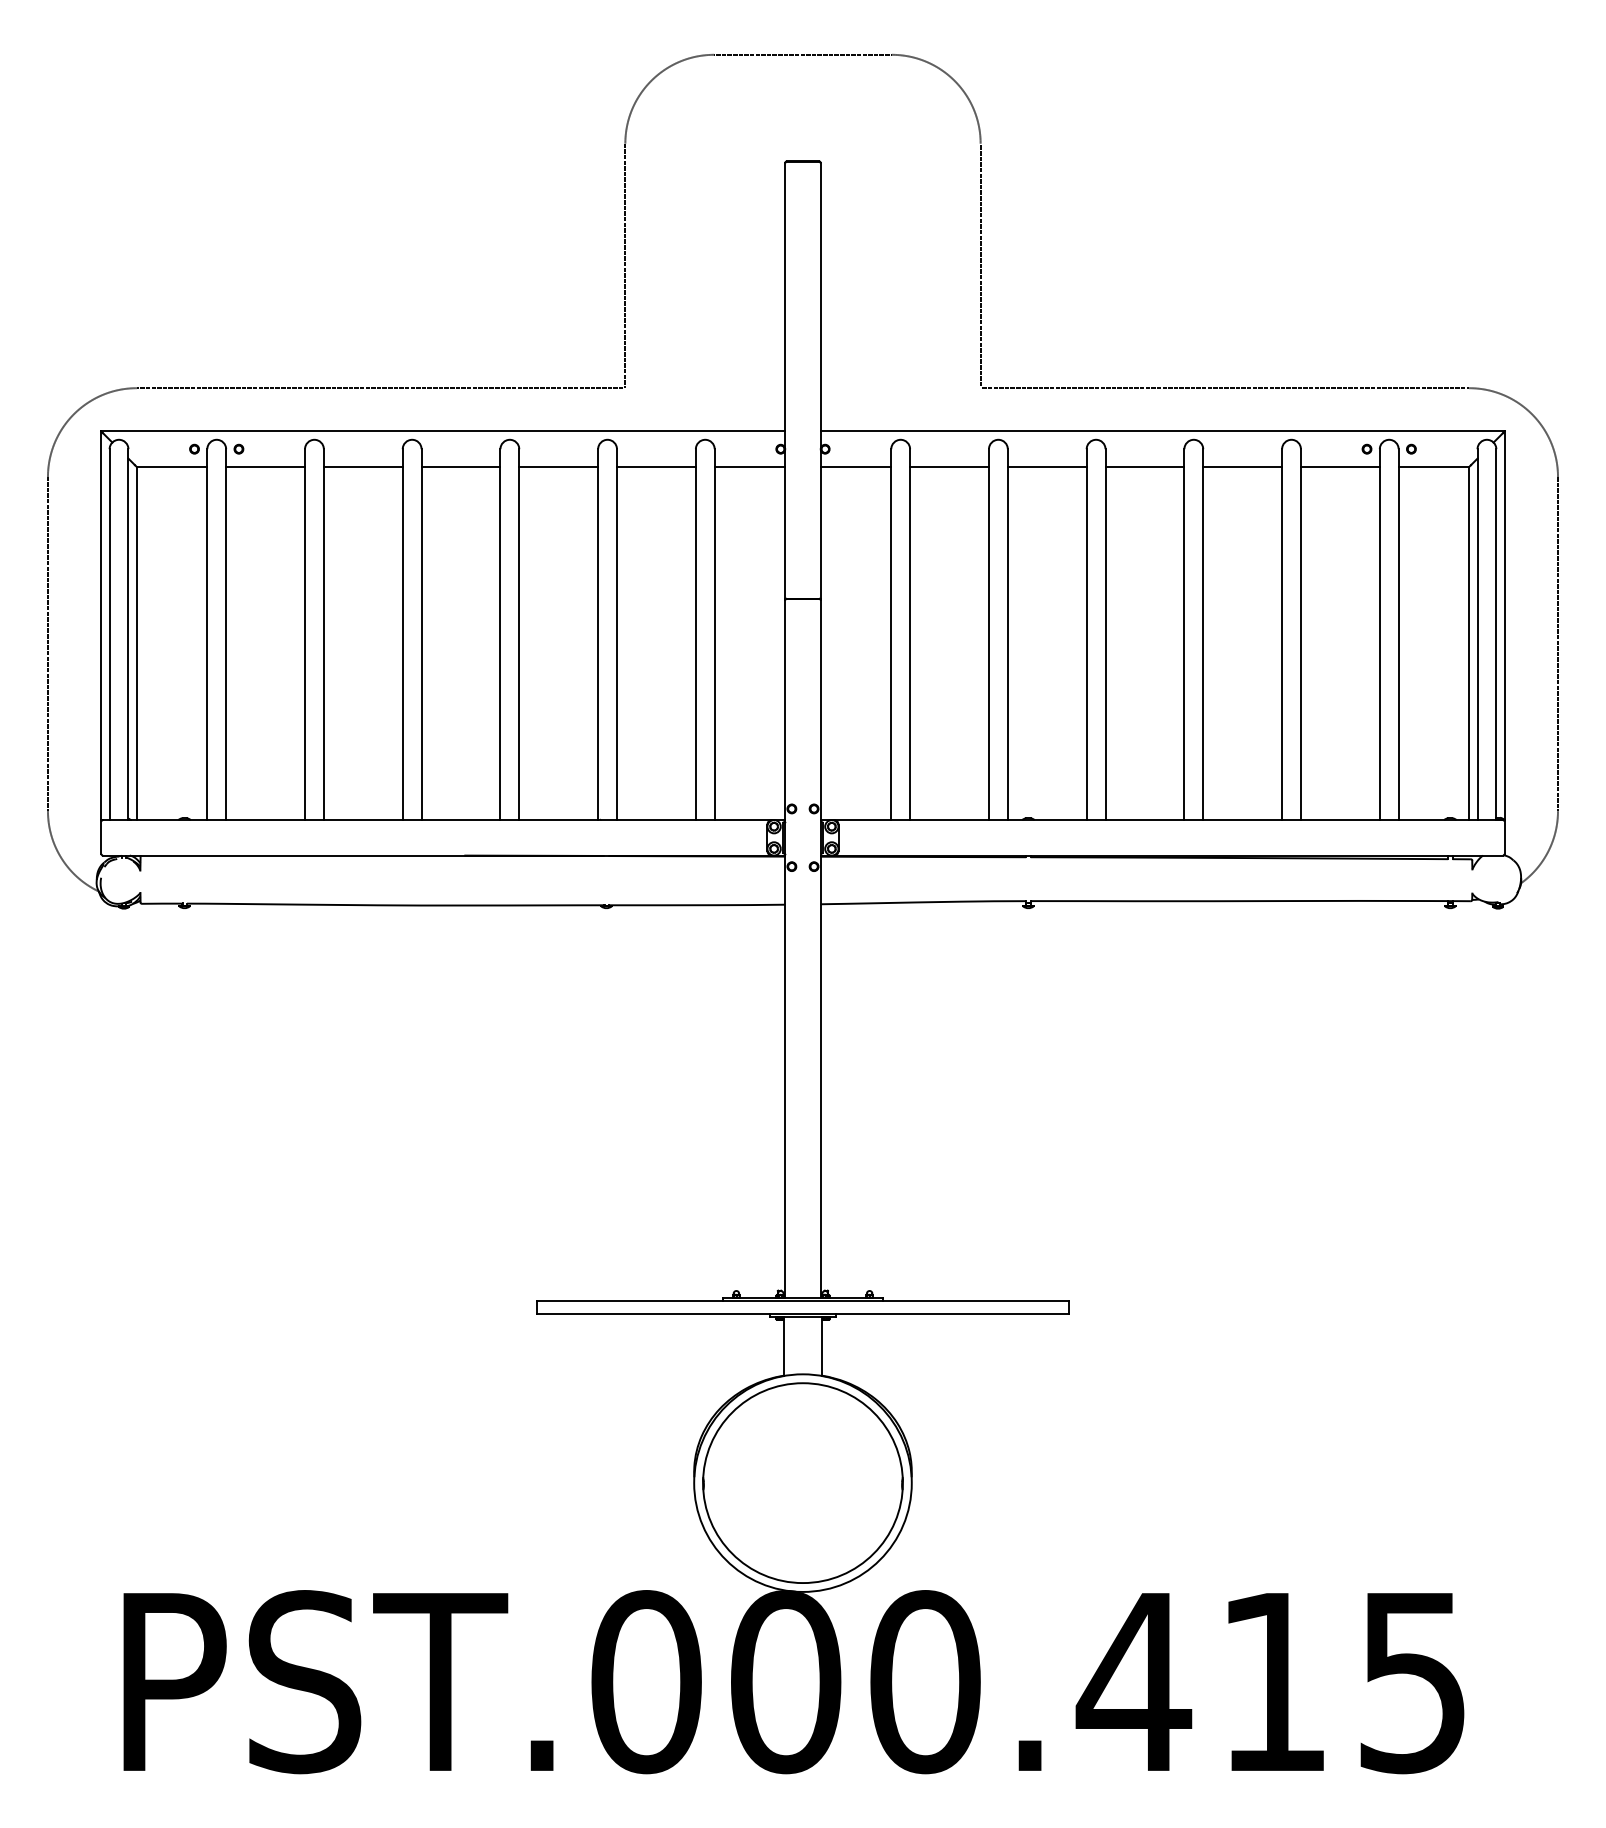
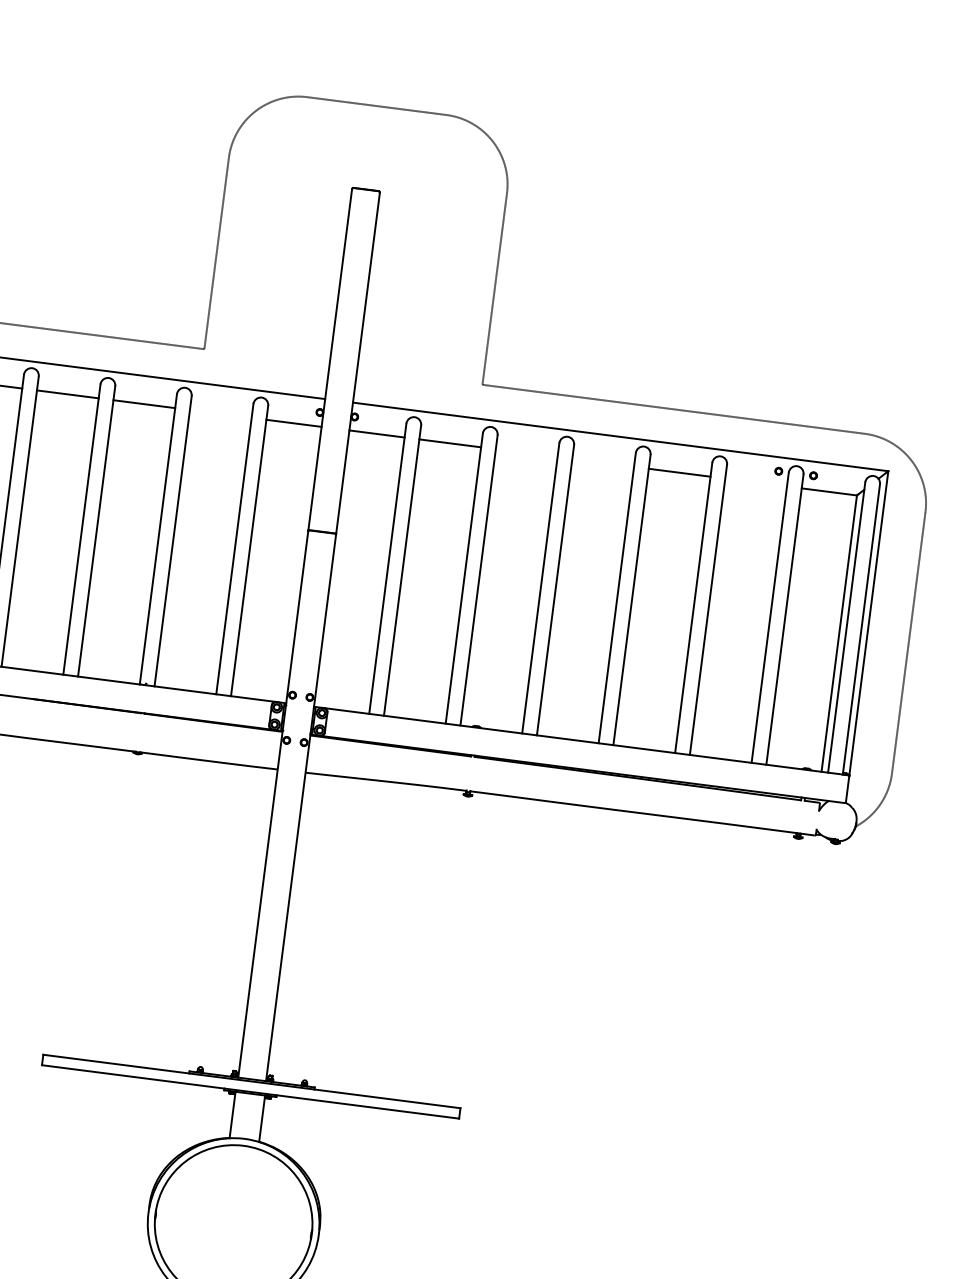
line: (655, 466) -> (220, 413), removed
line: (1046, 466) -> (526, 452), removed
line: (1144, 466) -> (602, 462), removed
line: (1339, 466) -> (755, 482), removed

